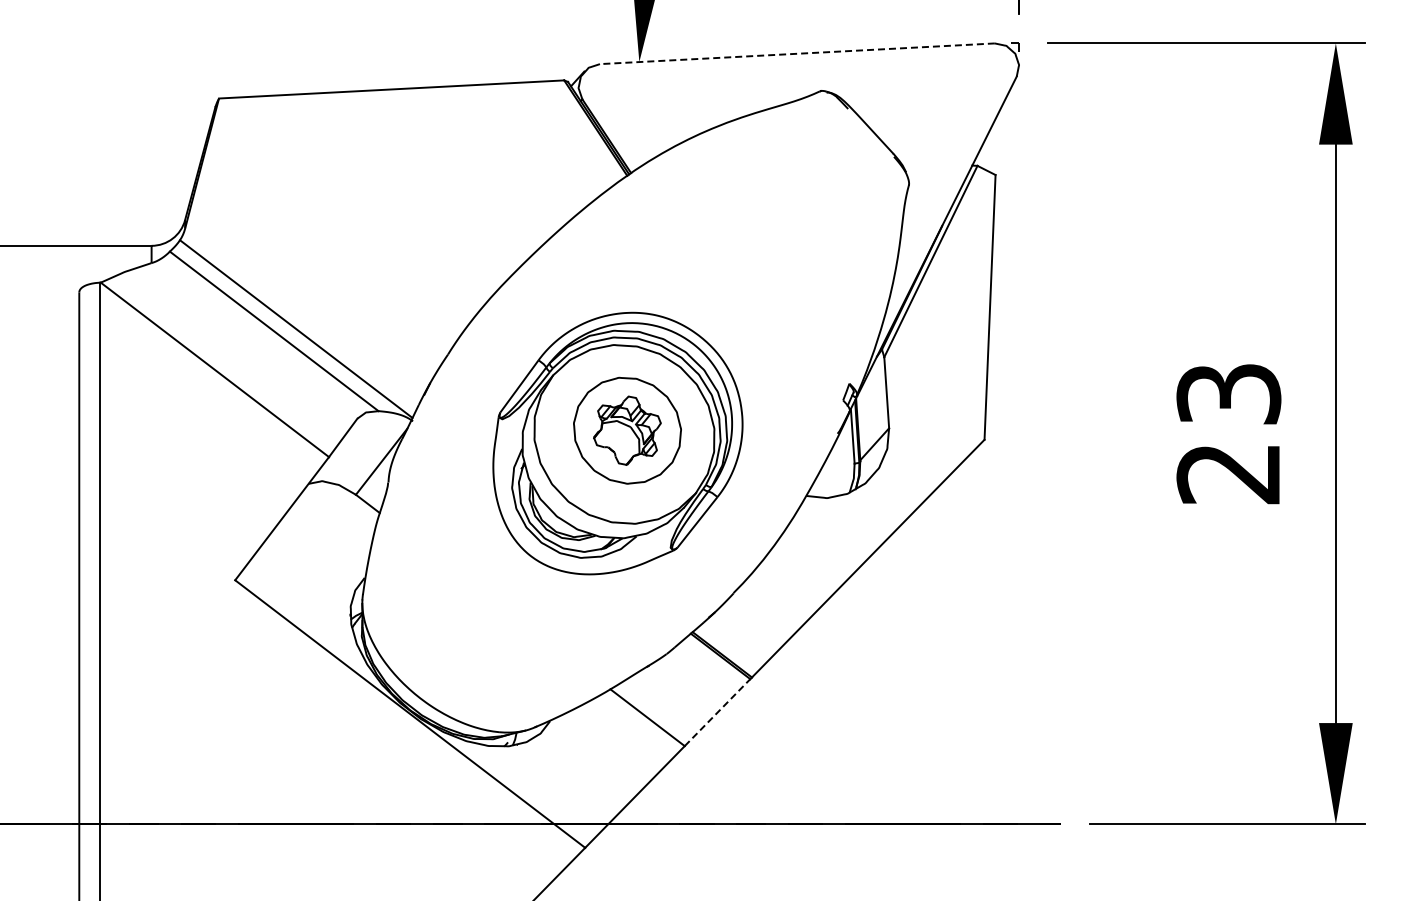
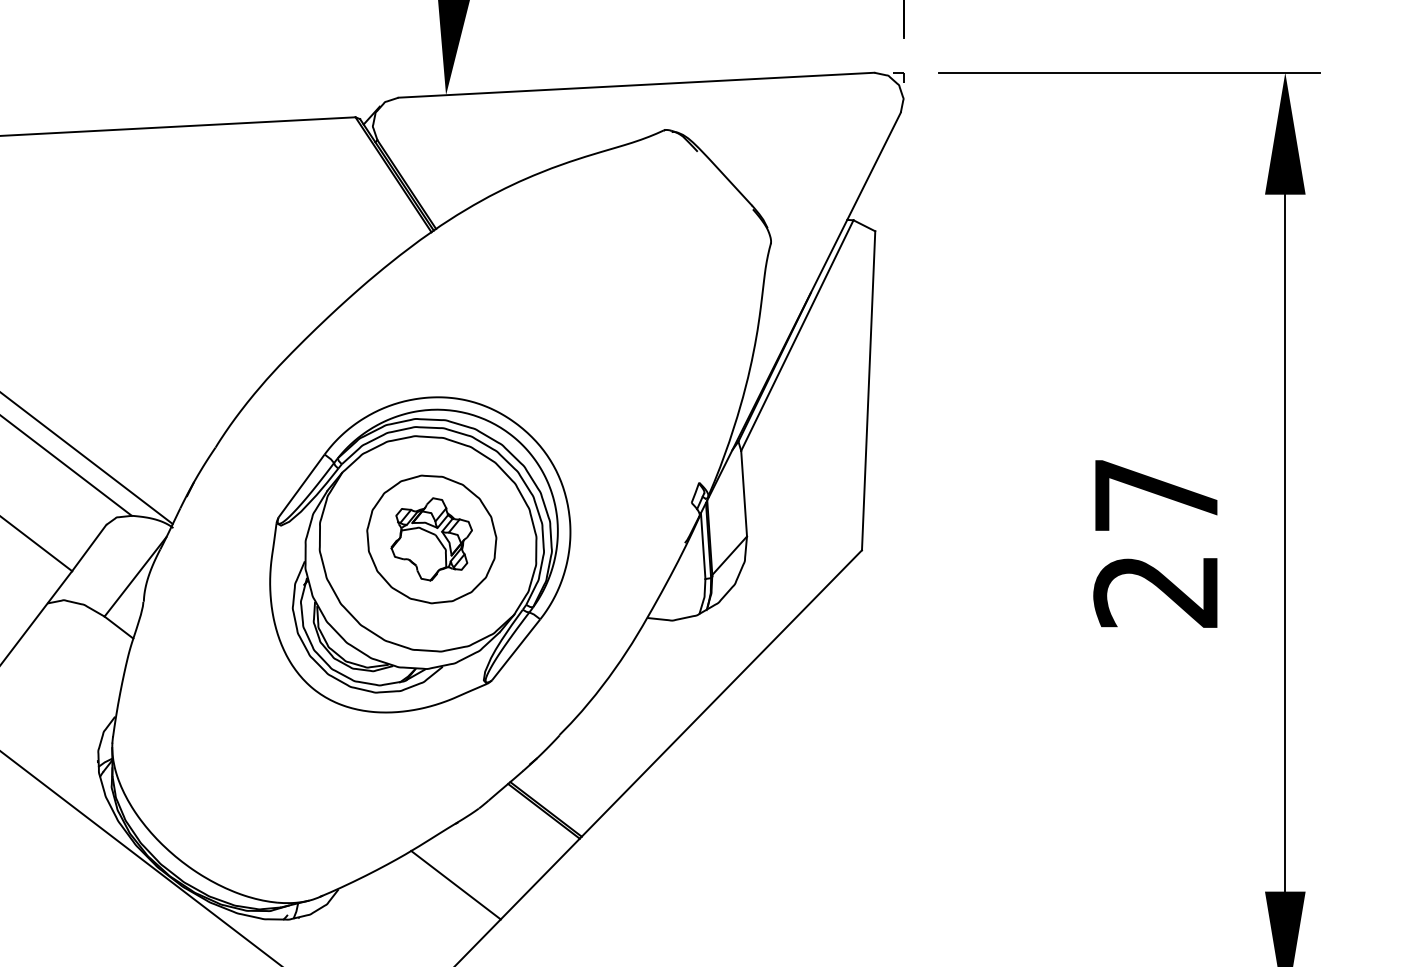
line: (797, 53) -> (636, 84), dashed -> solid
text: (1228, 394) -> (1155, 495), 23 -> 27
line: (717, 712) -> (540, 878), dashed -> solid

